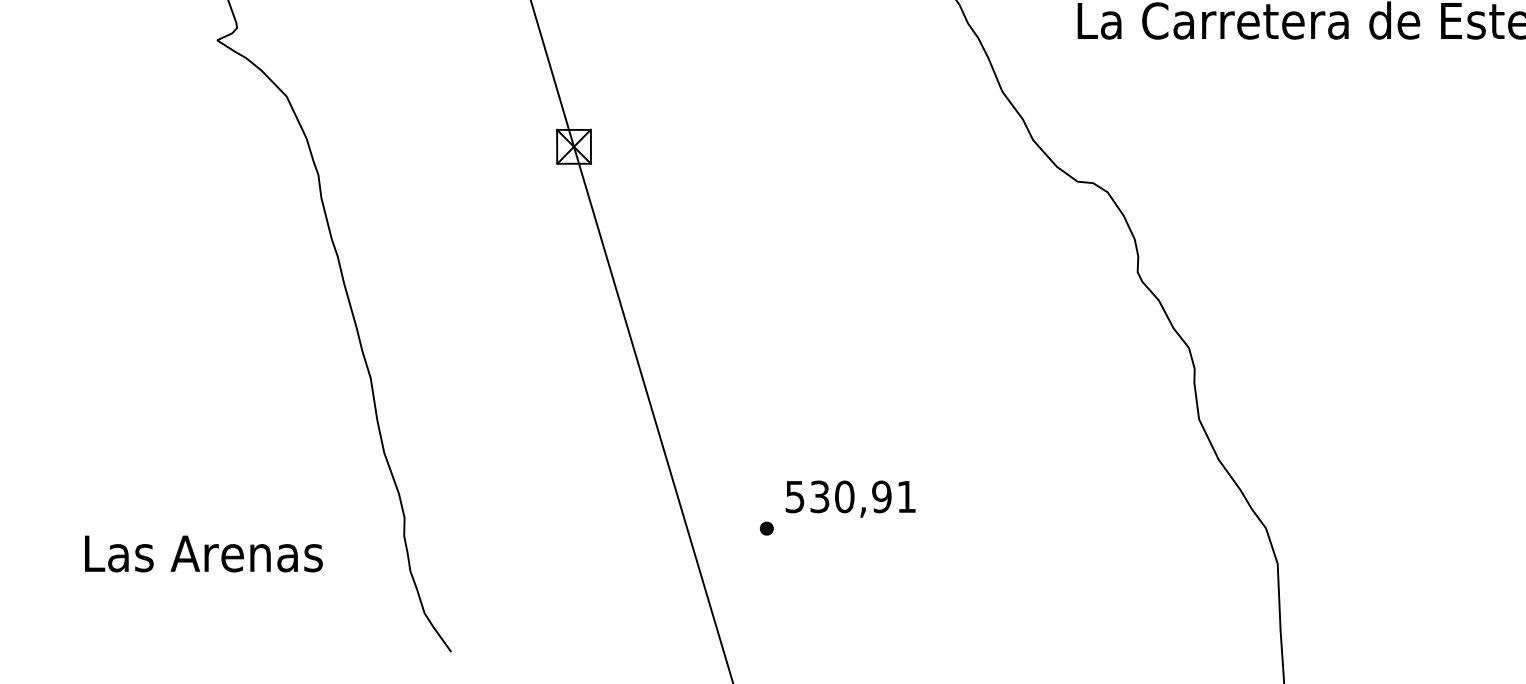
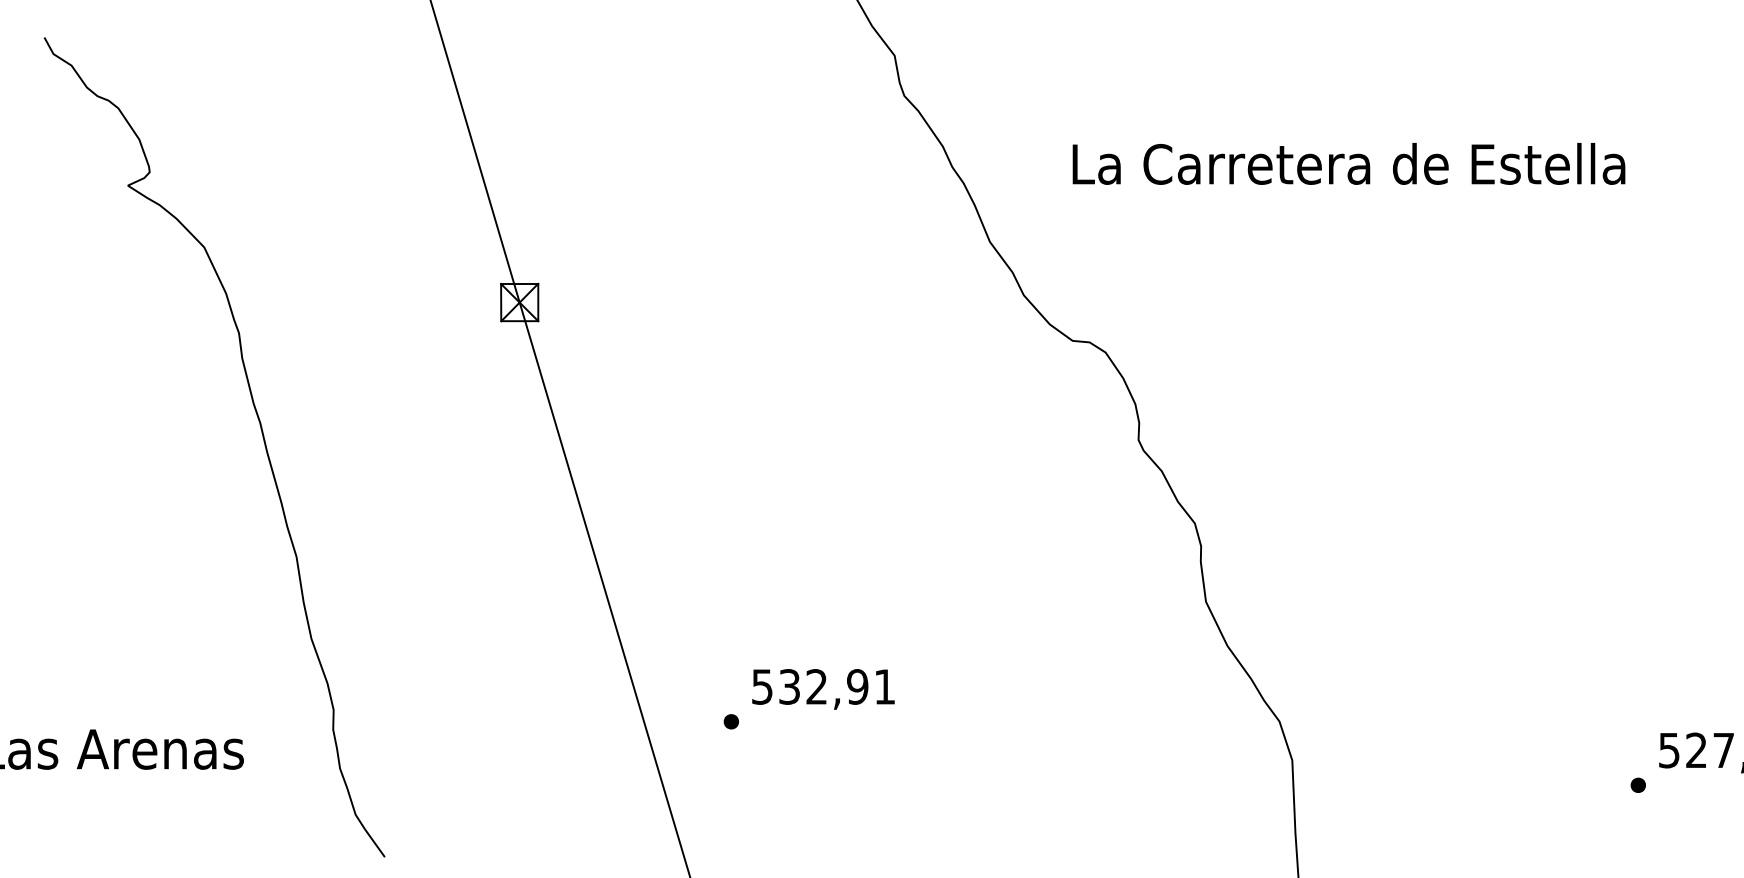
text: (844, 496) -> (816, 686), 530,91 -> 532,91

